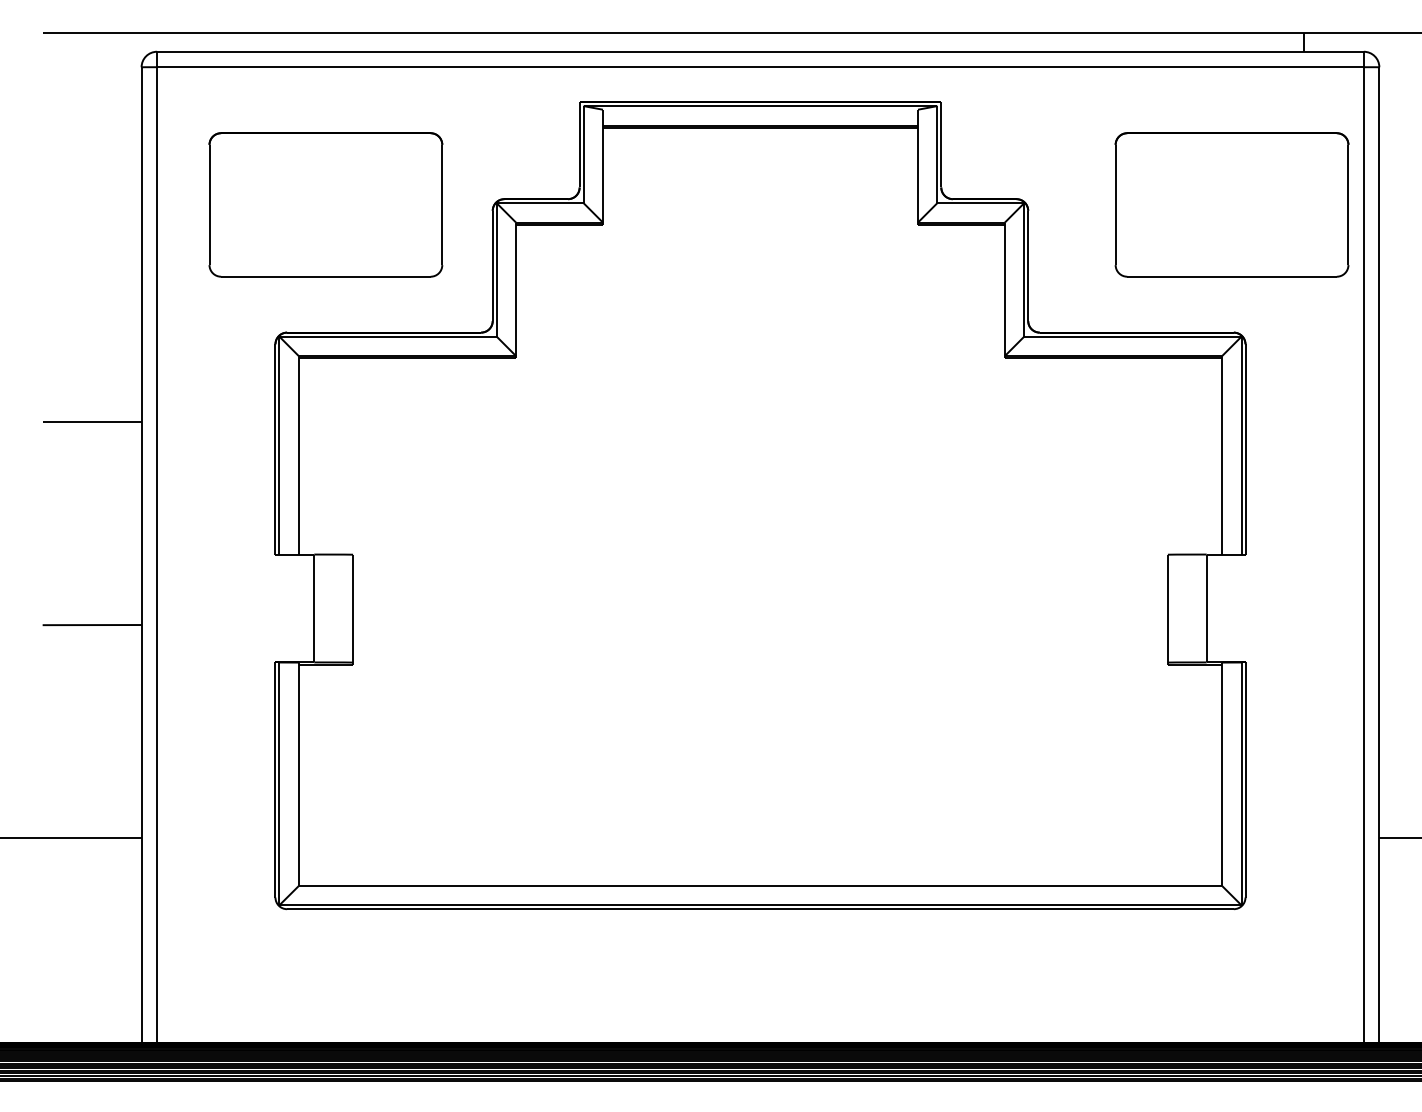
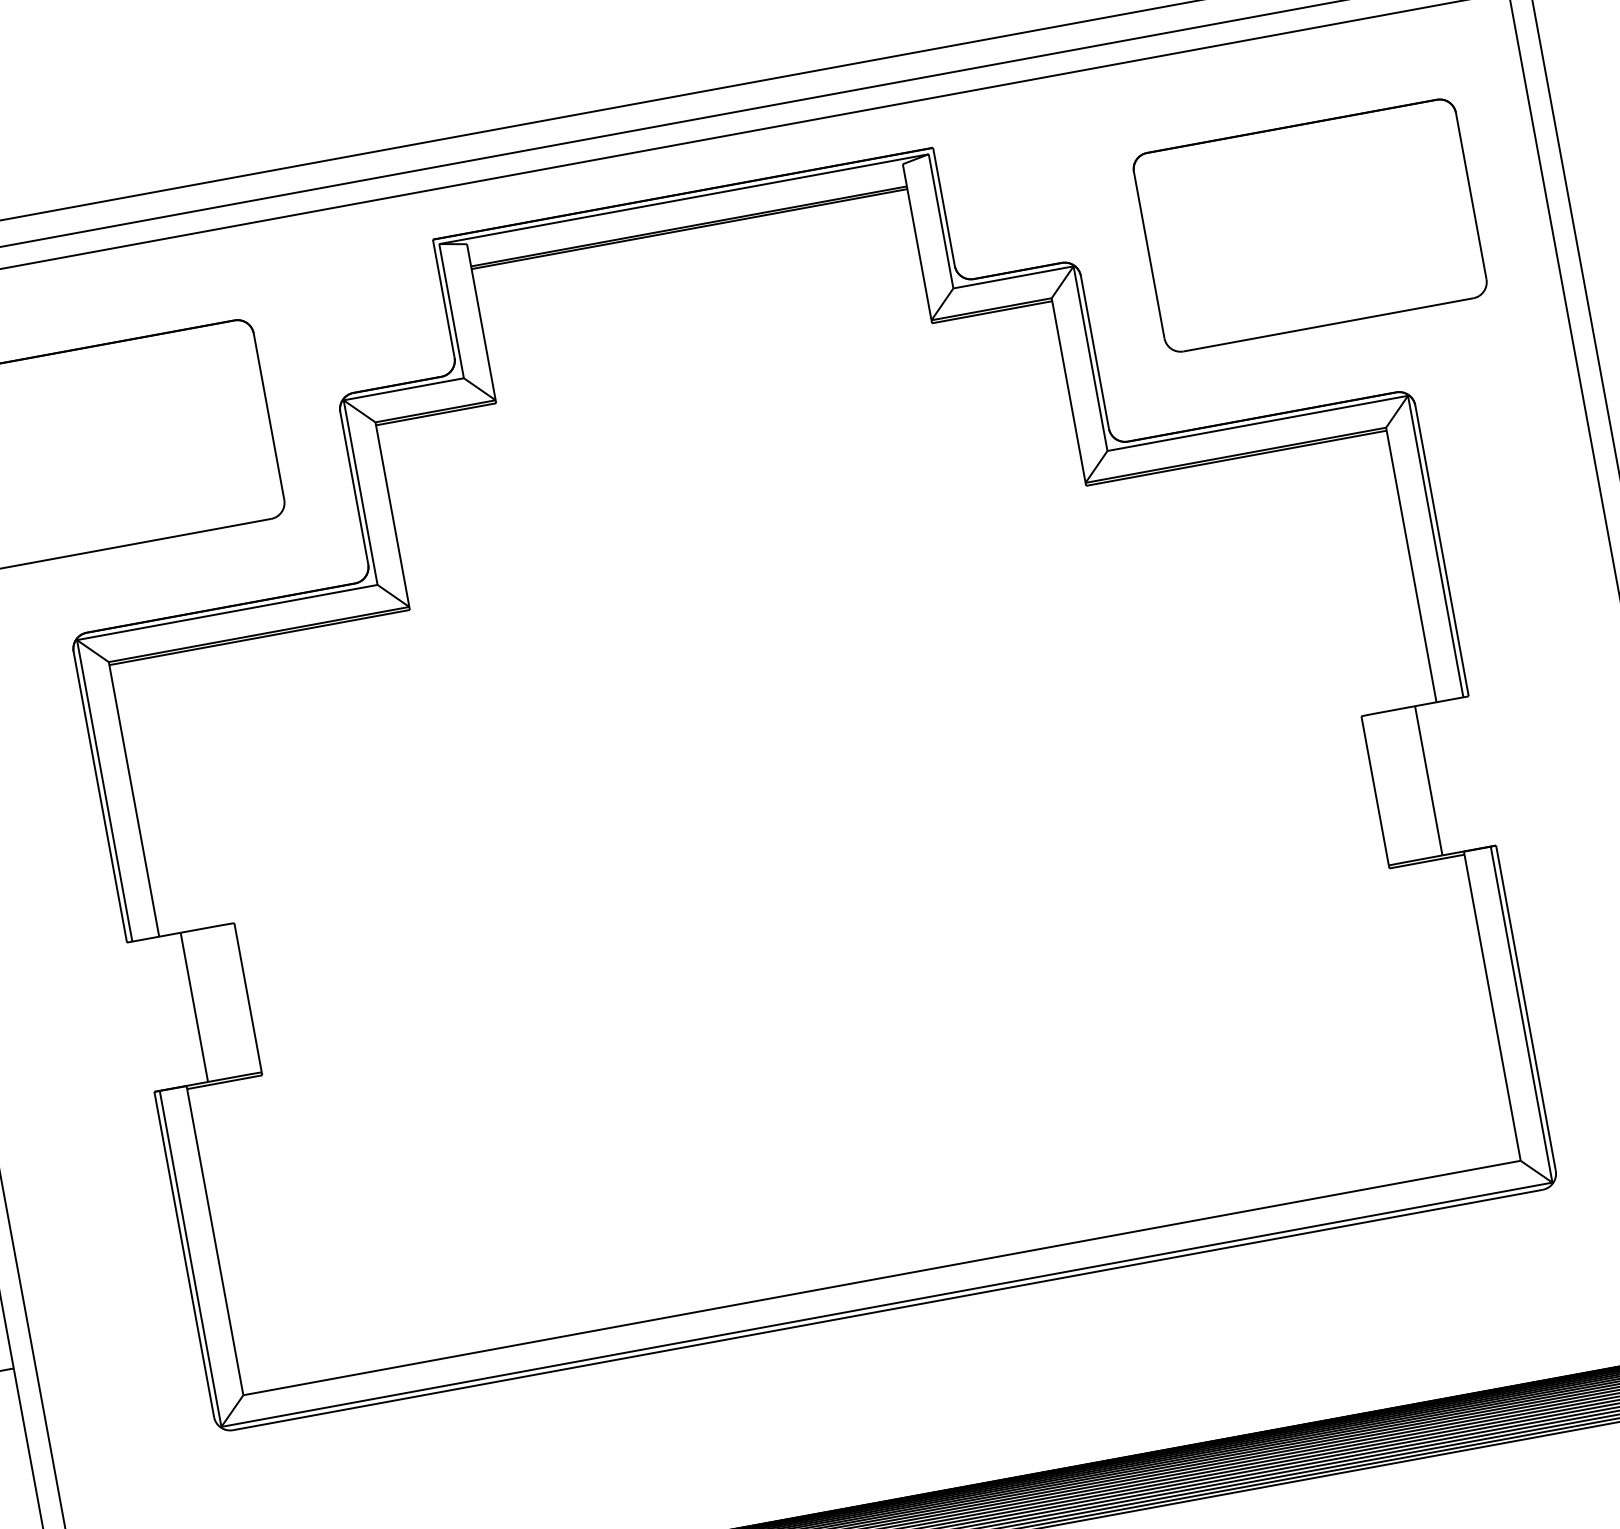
part: (1231, 204) -> (1309, 225), moved

